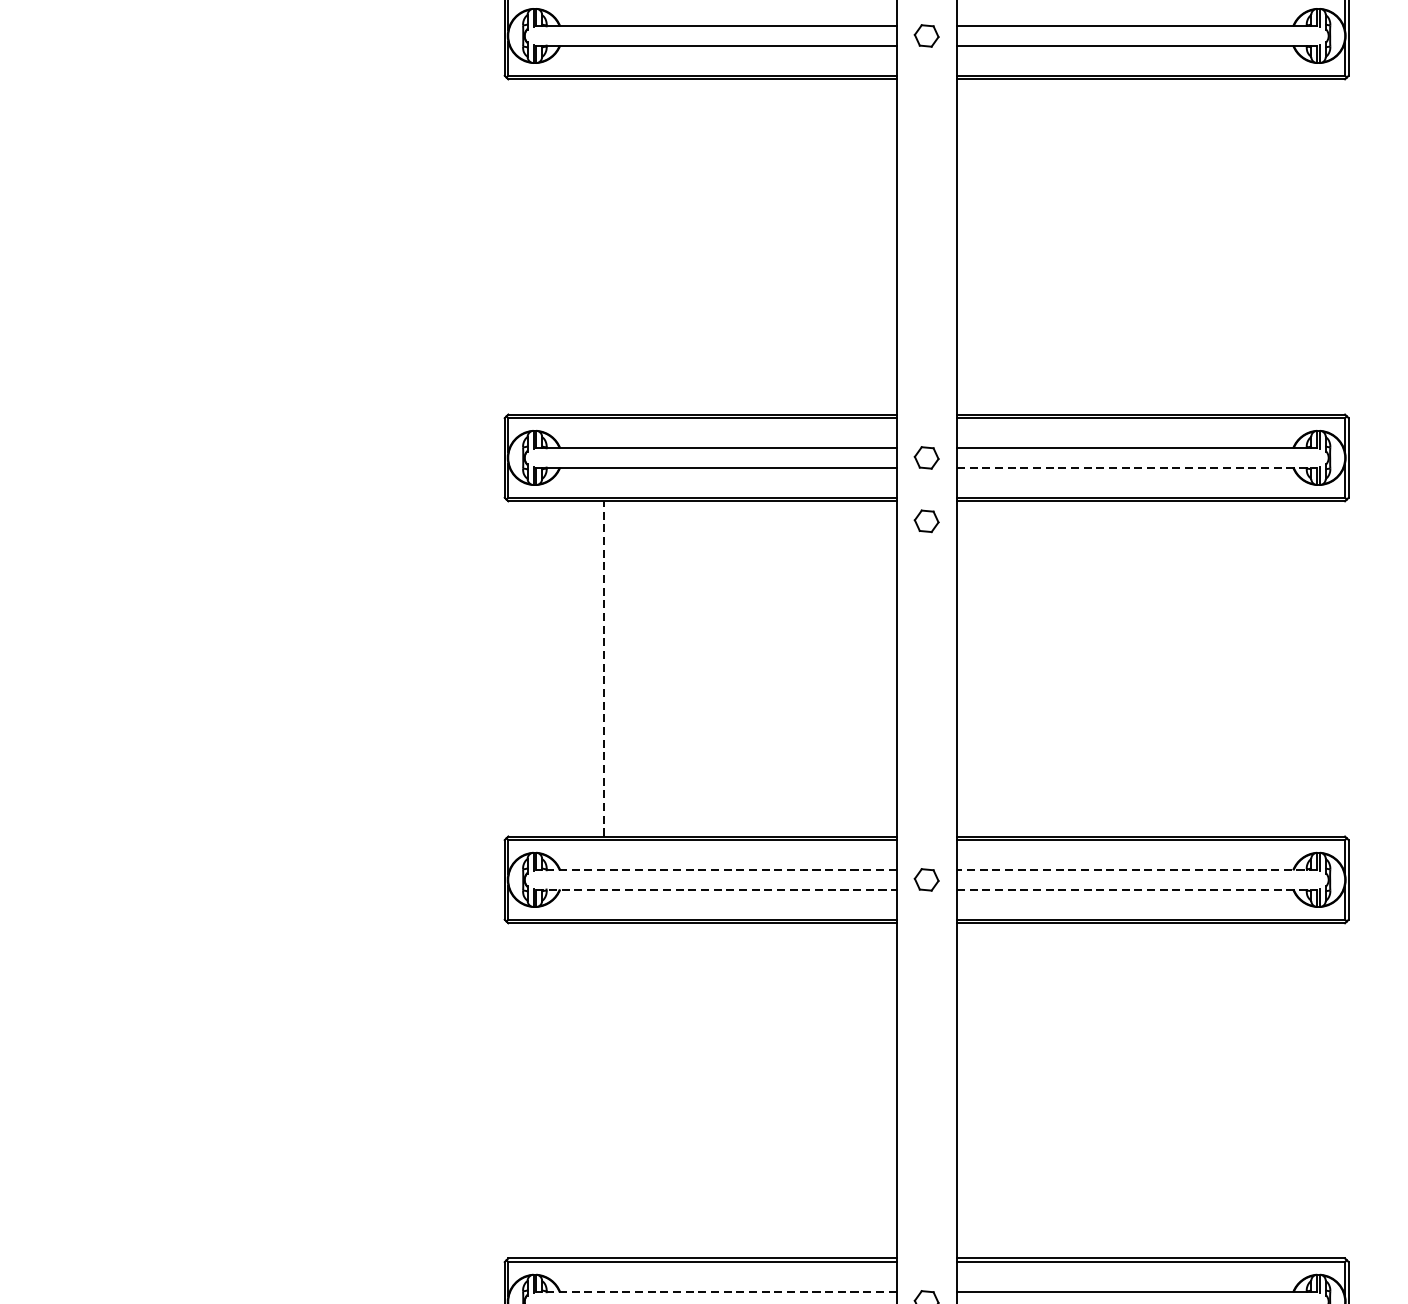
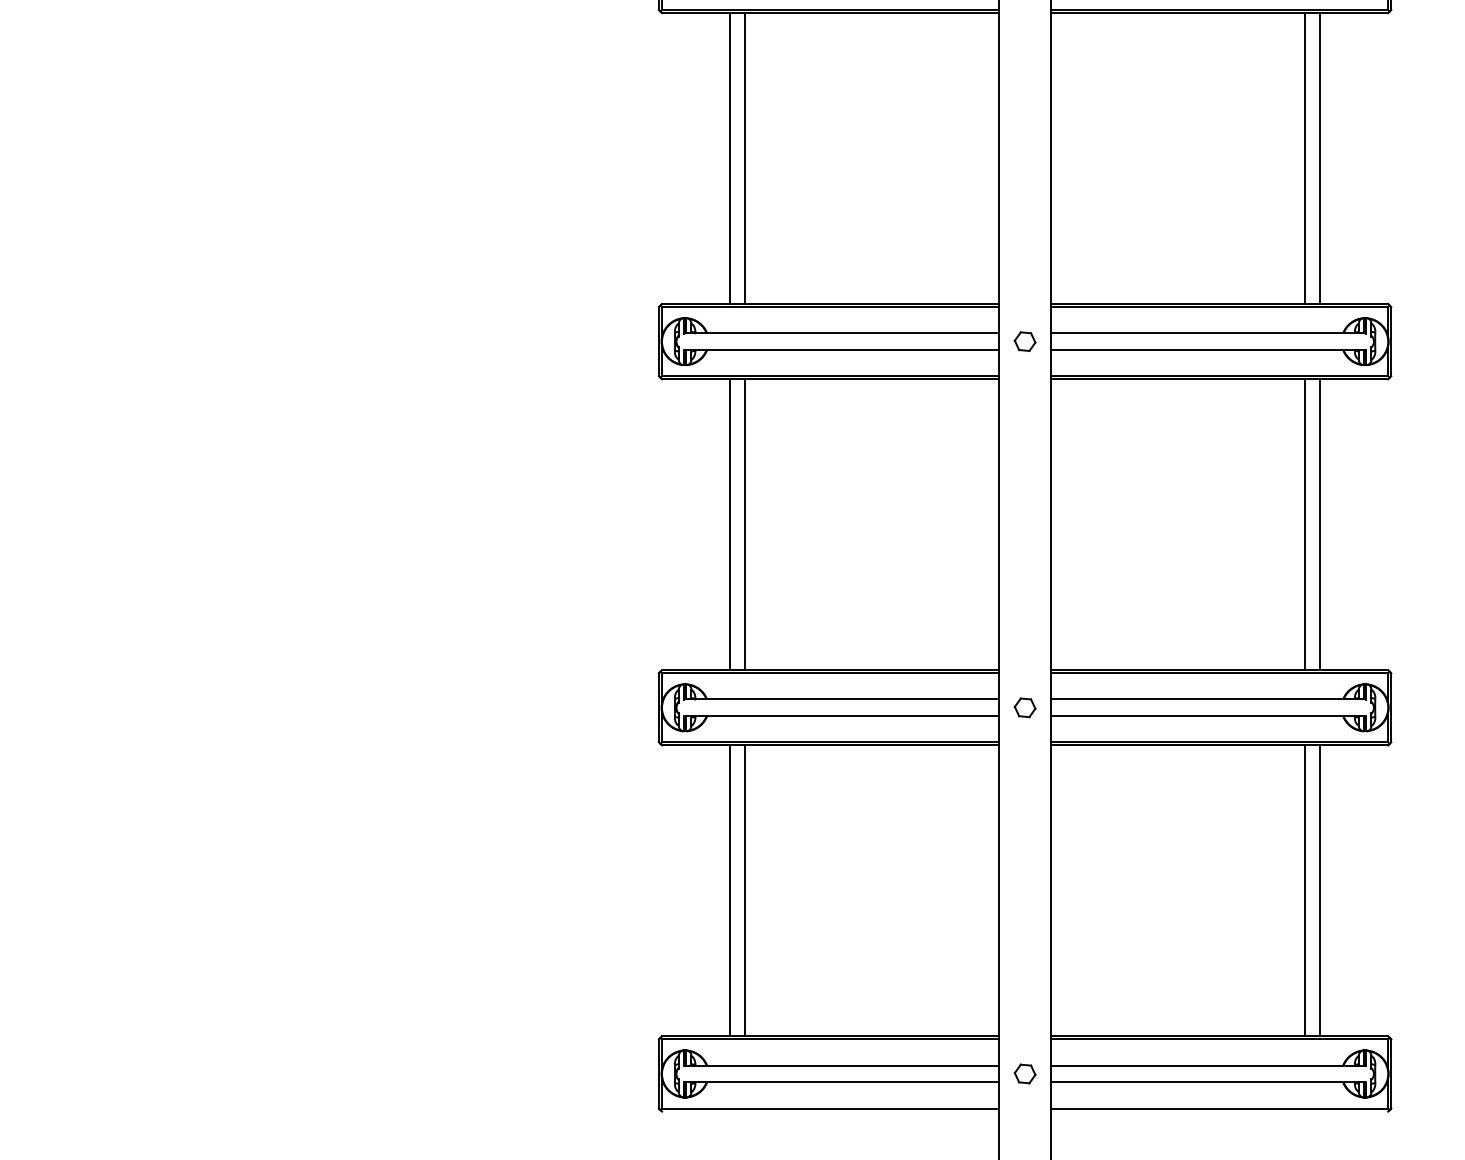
line: (586, 246) -> (729, 158), added
line: (604, 246) -> (745, 158), added
line: (1249, 246) -> (1305, 158), added
line: (1267, 246) -> (1320, 158), added
line: (1138, 468) -> (1208, 350), dashed -> solid
part: (925, 521) -> (1024, 396), removed
line: (586, 668) -> (729, 524), added
line: (604, 668) -> (745, 524), dashed -> solid
line: (1249, 668) -> (1305, 524), added
line: (1267, 668) -> (1320, 524), added
line: (716, 870) -> (842, 699), dashed -> solid
line: (1136, 870) -> (1207, 699), dashed -> solid
line: (717, 889) -> (843, 716), dashed -> solid
line: (1138, 889) -> (1208, 716), dashed -> solid
line: (586, 1090) -> (729, 890), added
line: (604, 1090) -> (745, 890), added
line: (1249, 1090) -> (1305, 890), added
line: (1267, 1090) -> (1320, 890), added
line: (716, 1292) -> (842, 1065), dashed -> solid

